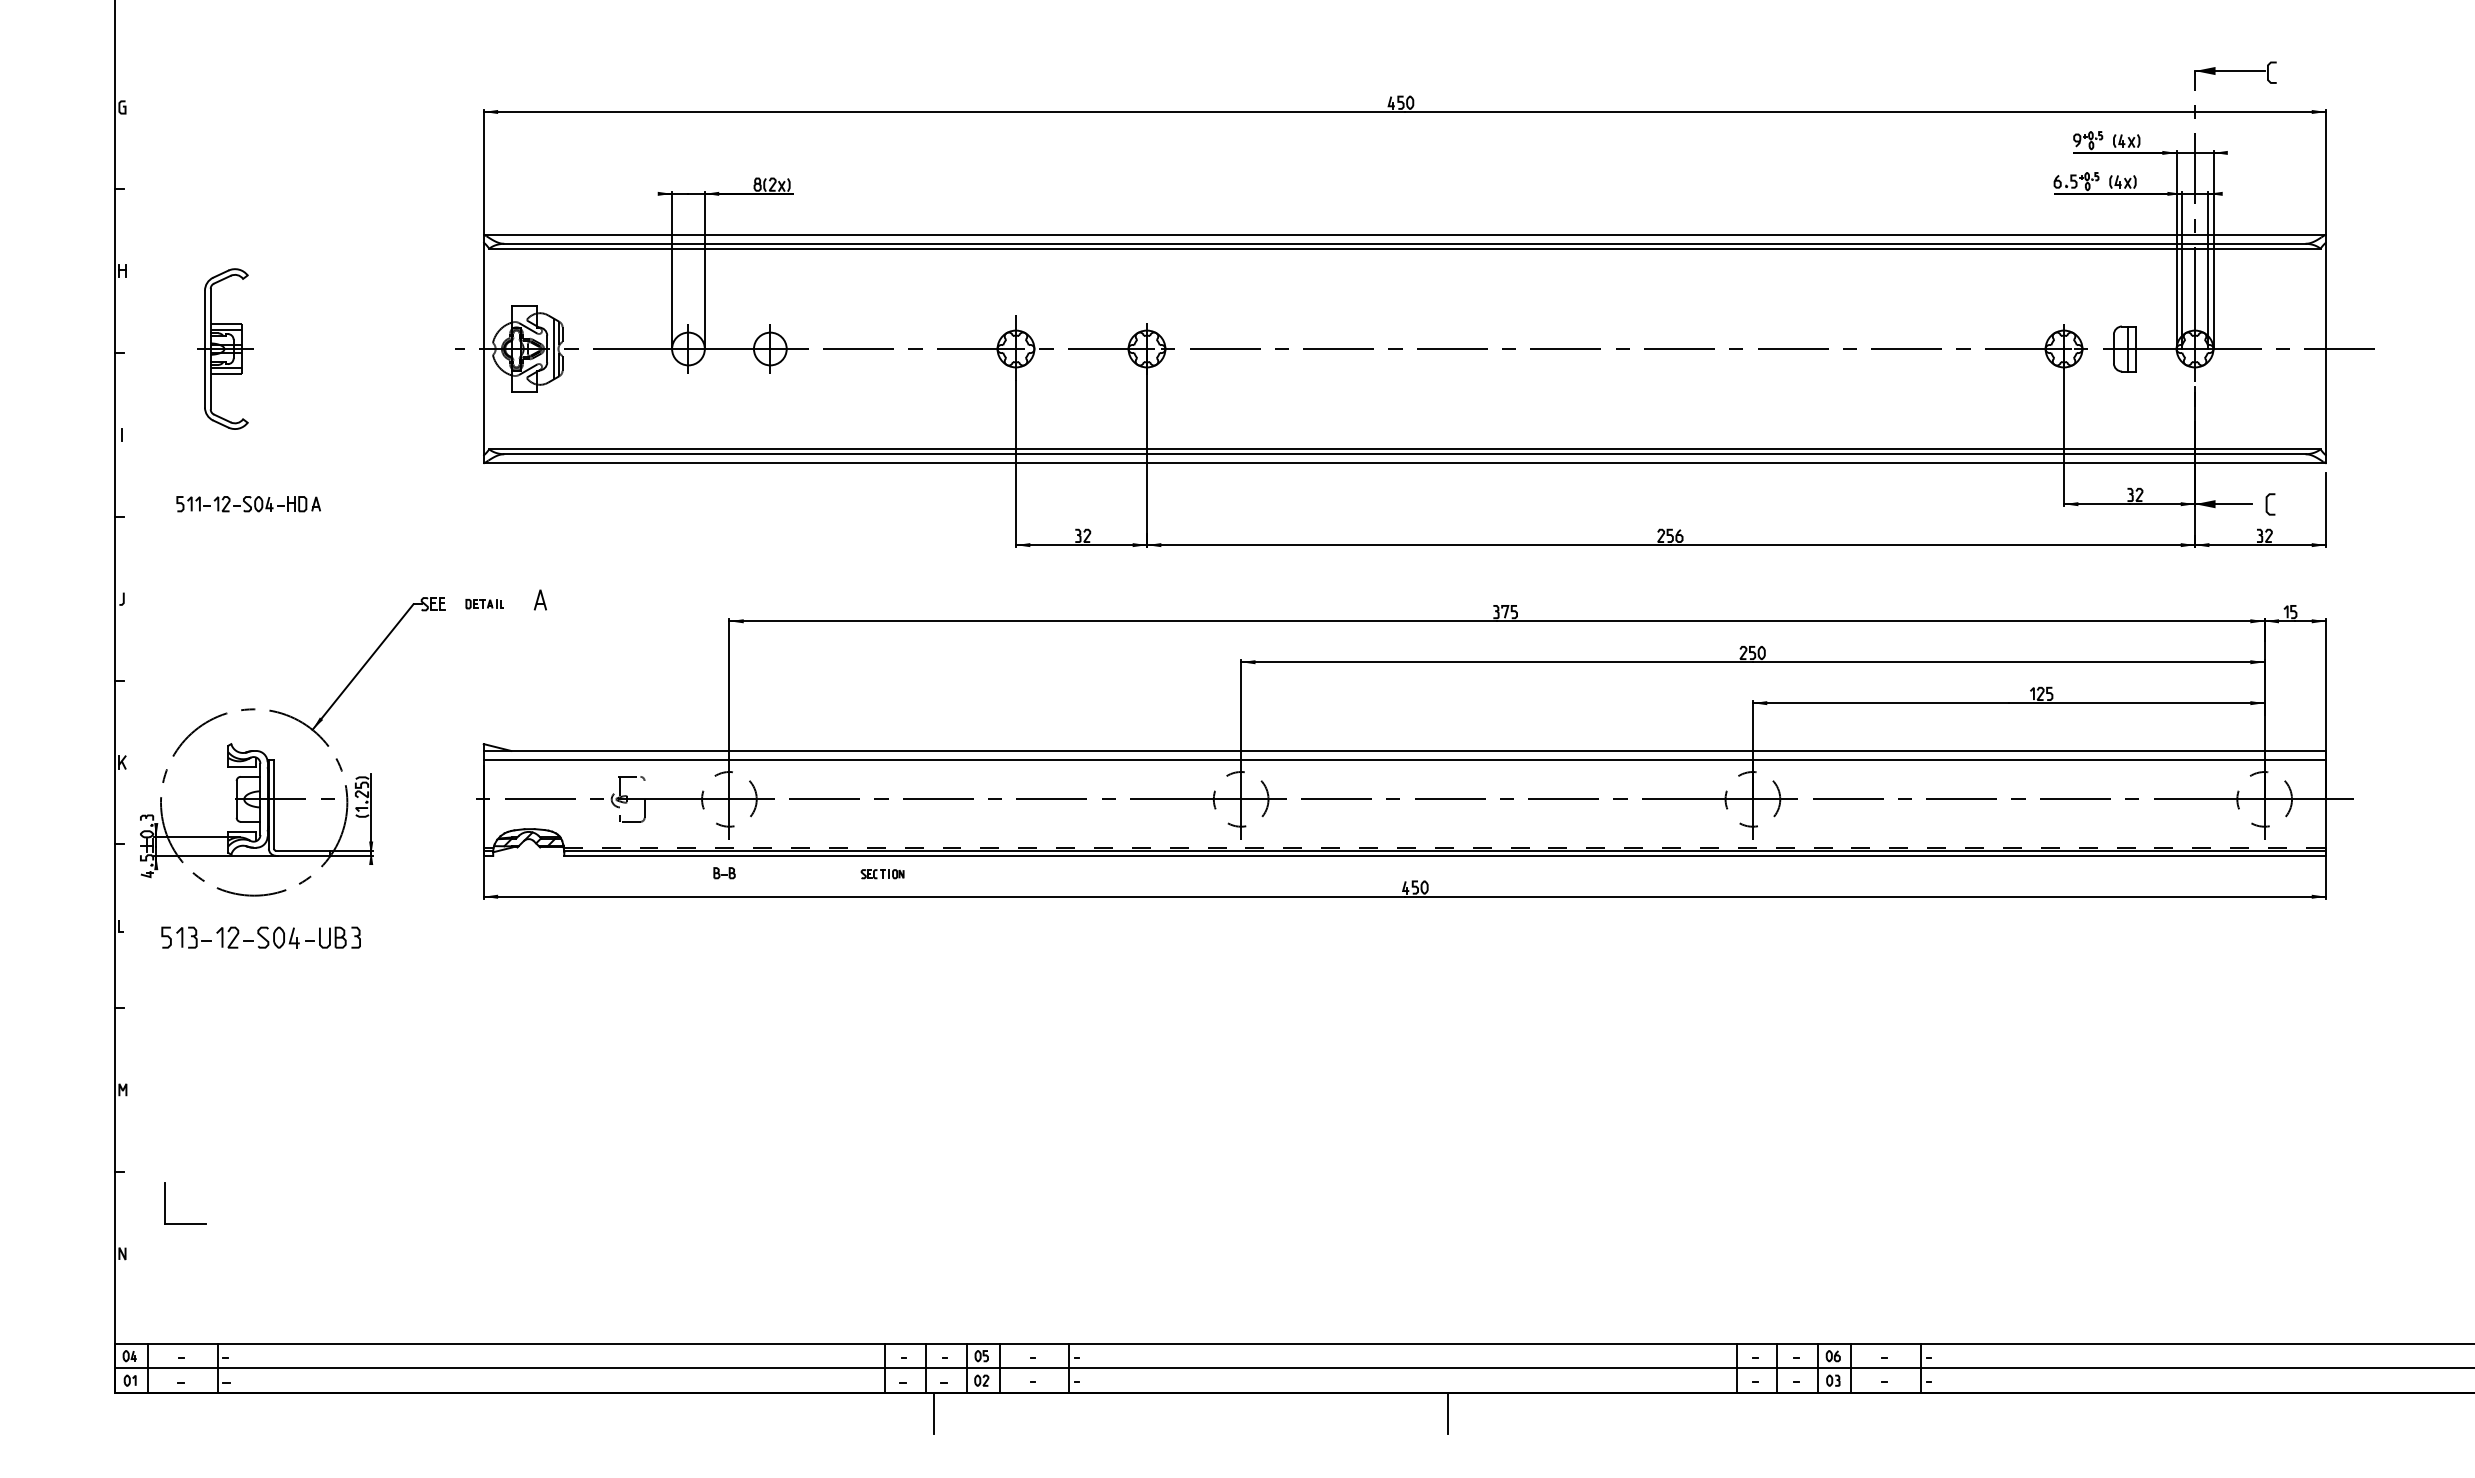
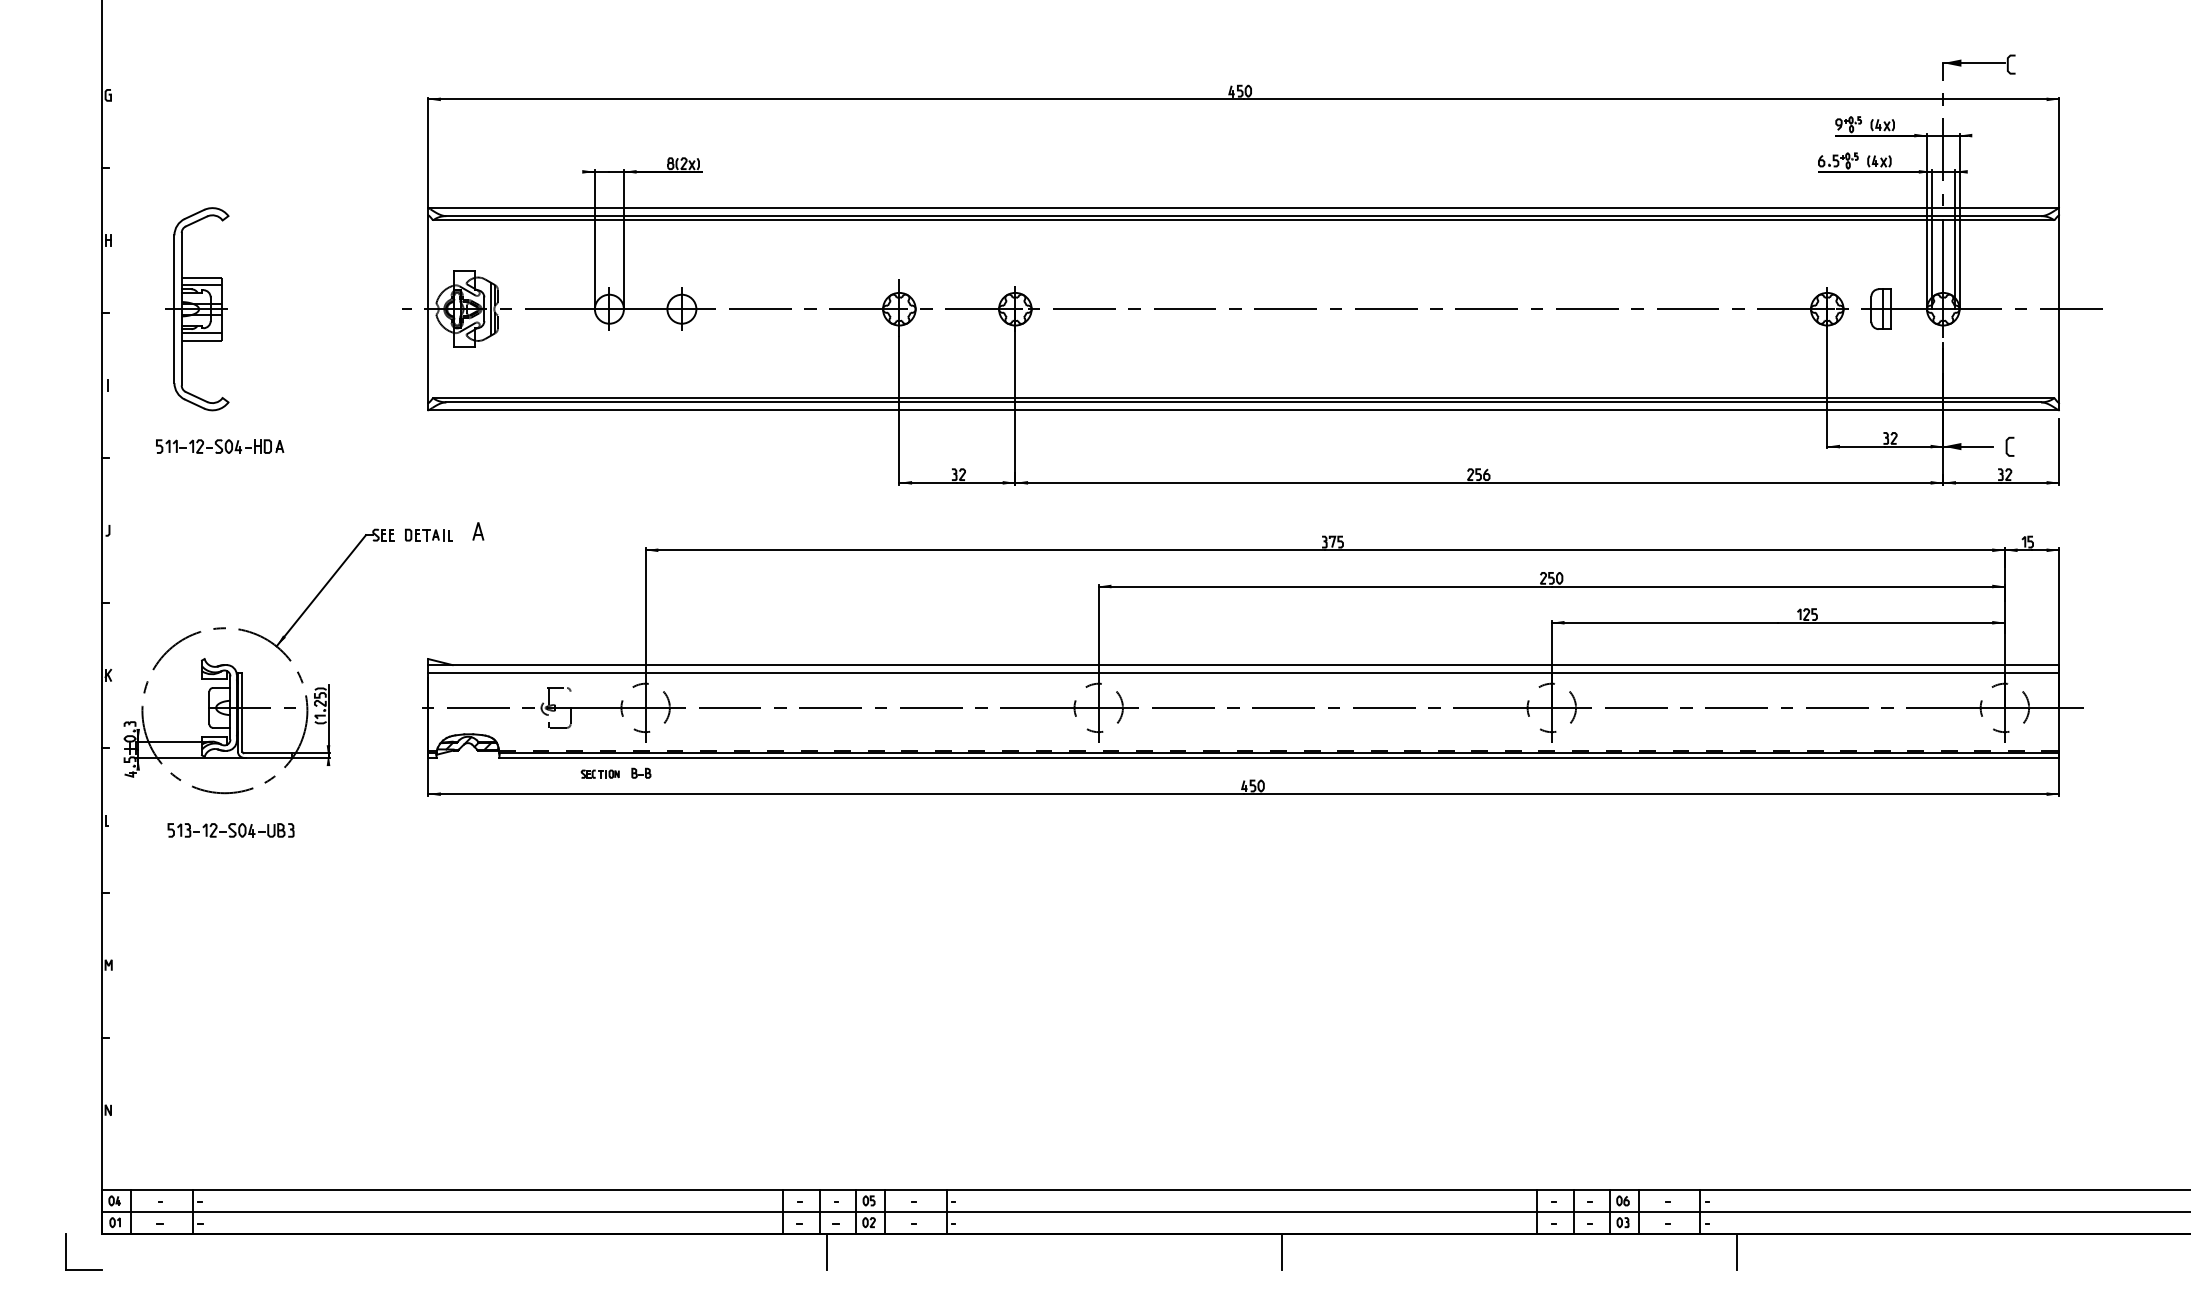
part: (223, 349) -> (197, 309), size x1.43
part: (484, 603) -> (428, 534), size x1.43
part: (881, 873) -> (599, 773), moved
part: (260, 937) -> (230, 830), size x0.71
part: (165, 1203) -> (66, 1251), moved
line: (1961, 1413) -> (1736, 1251), added

